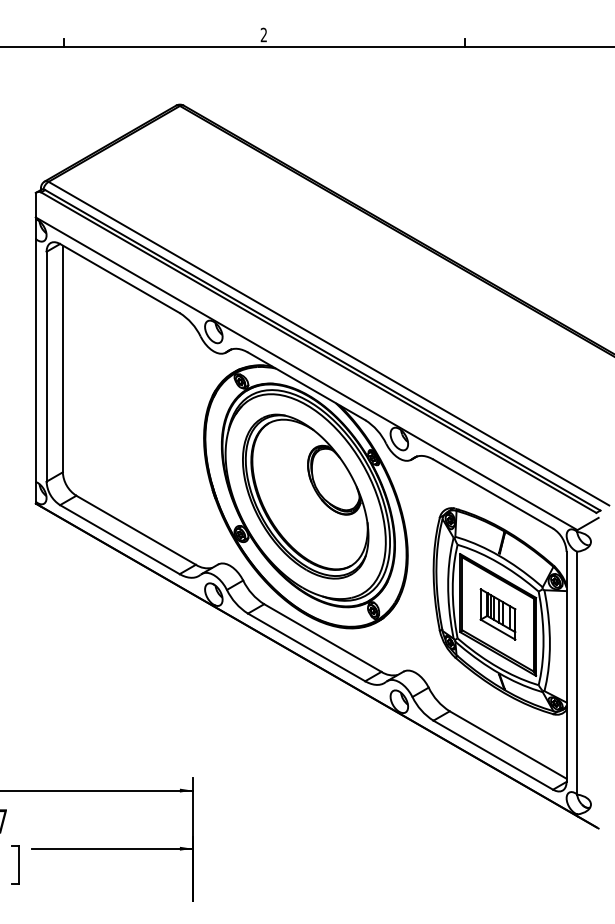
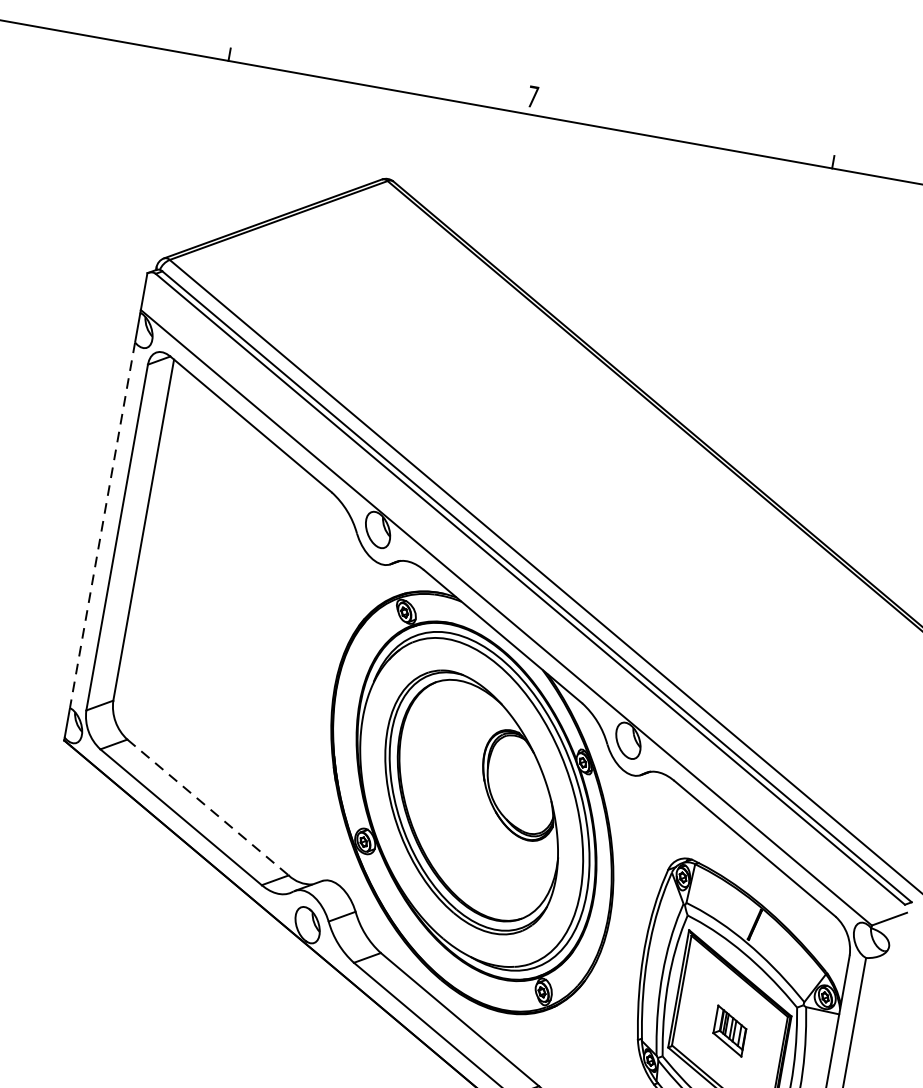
text: (263, 34) -> (532, 95), 2 -> 7
line: (35, 361) -> (101, 526), solid -> dashed
line: (136, 530) -> (208, 807), solid -> dashed
part: (497, 614) -> (729, 1031), size x0.6

